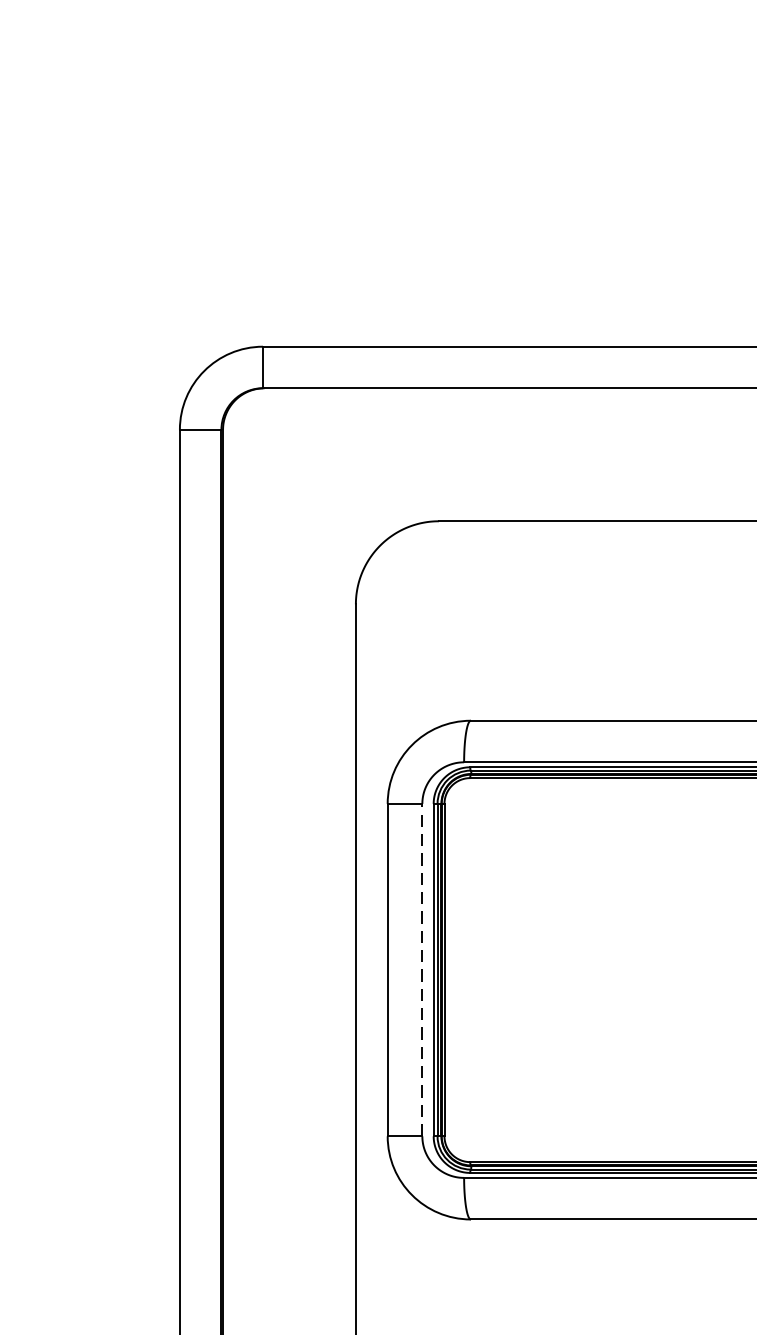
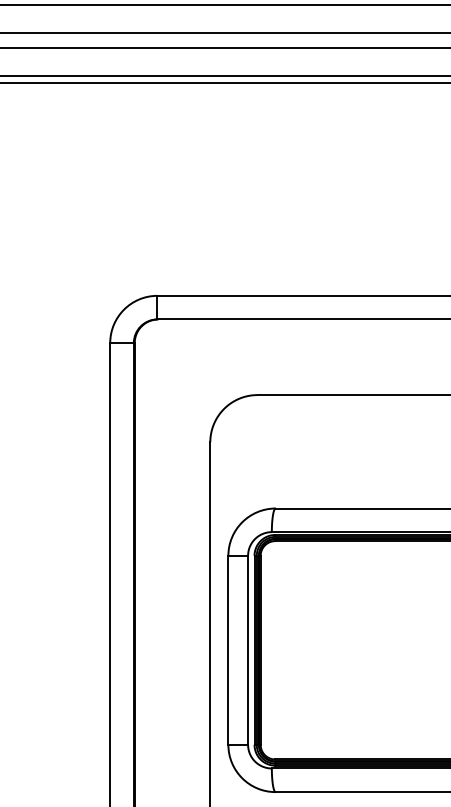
line: (423, 970) -> (248, 650), dashed -> solid

